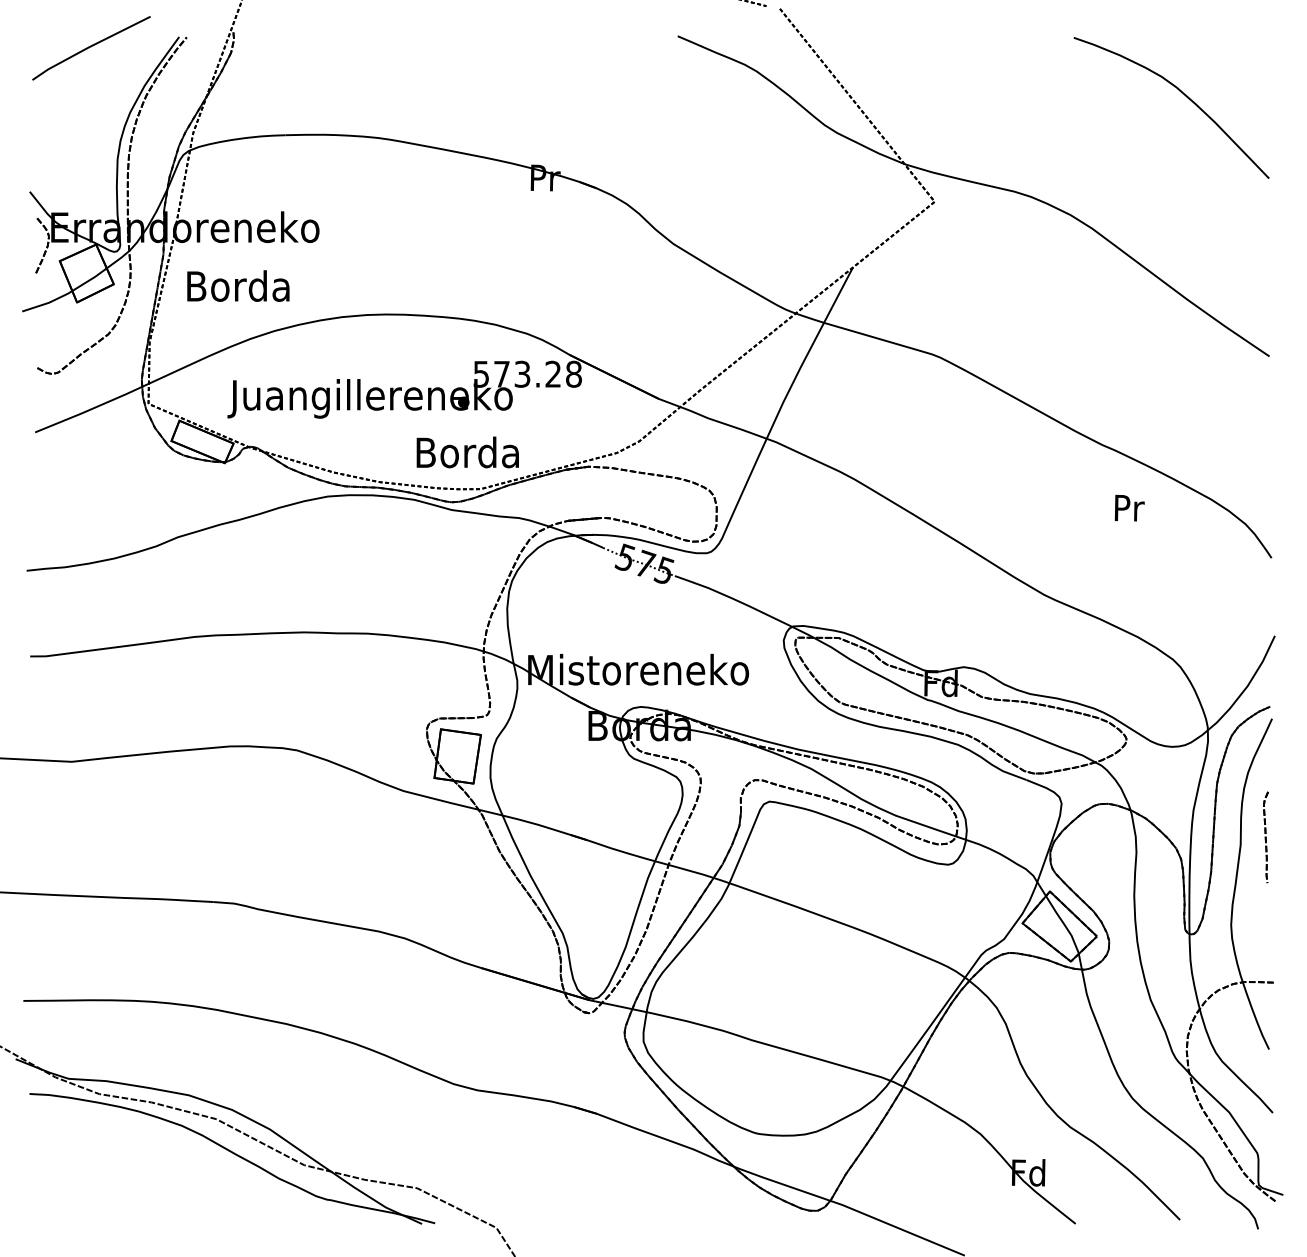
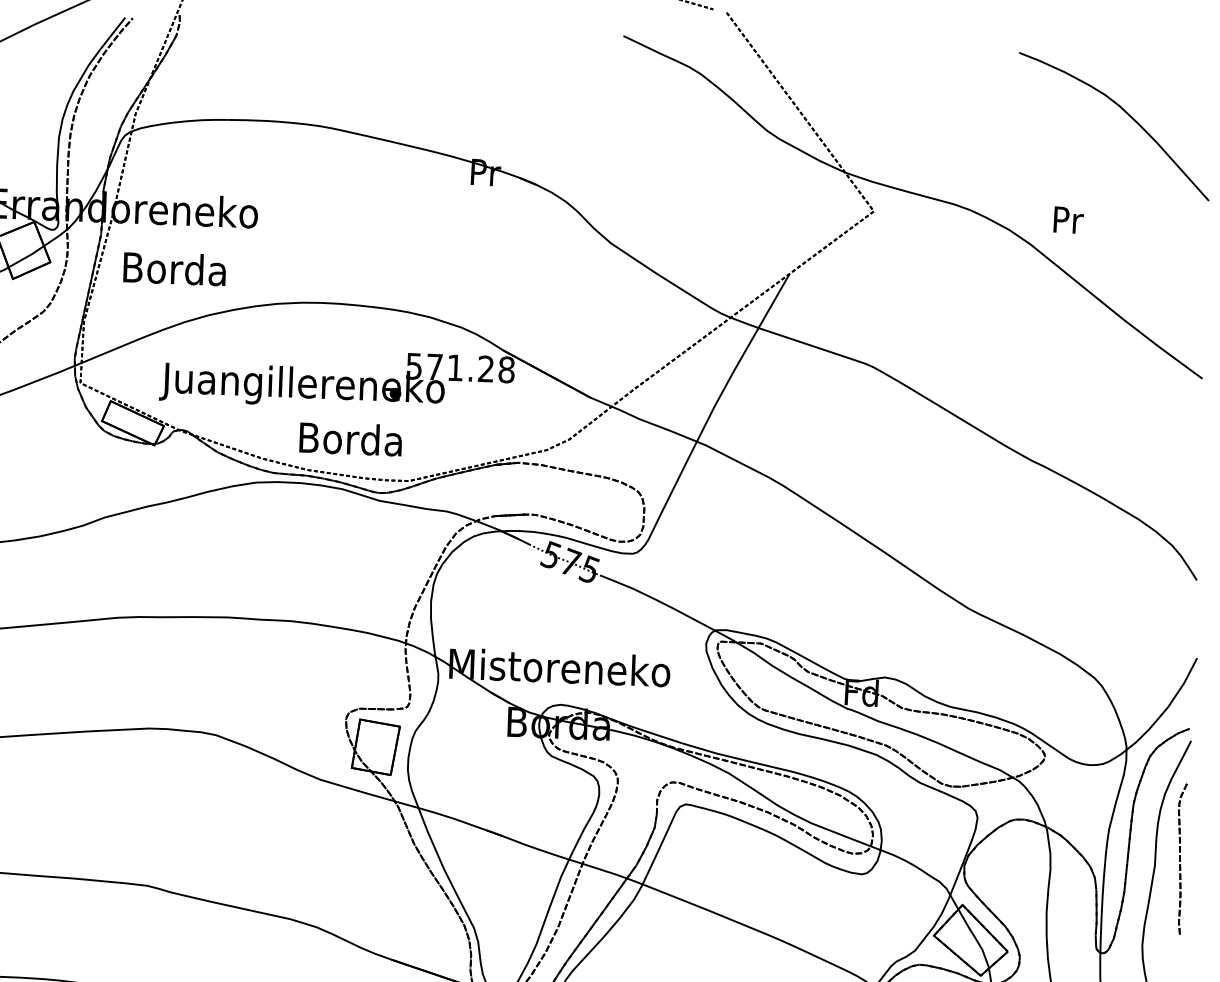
text: (522, 373) -> (455, 367), 573.28 -> 571.28
text: (467, 452) -> (350, 439), moved
text: (1129, 507) -> (1068, 219), moved
part: (1265, 836) -> (1180, 858), size x1.67

